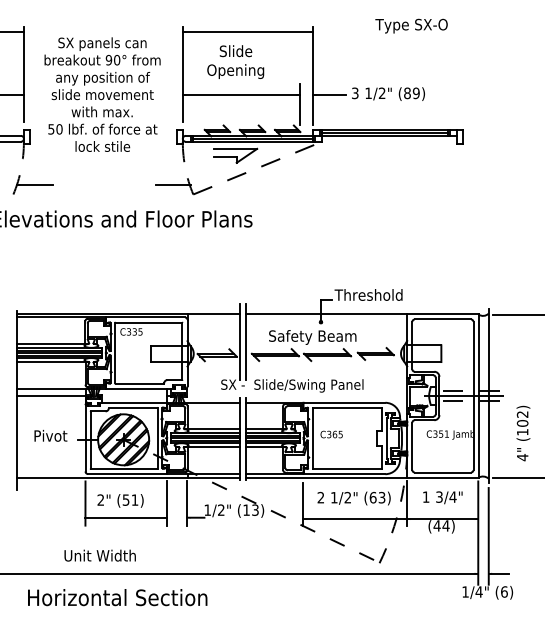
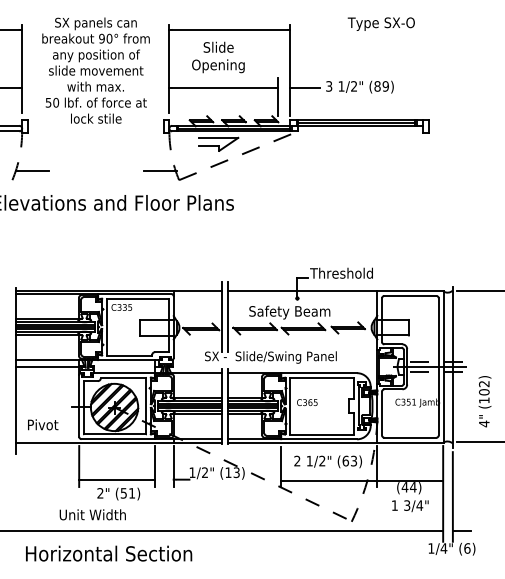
text: (101, 94) -> (95, 70), moved
text: (51, 435) -> (43, 424), moved
text: (443, 497) -> (410, 505), moved
text: (120, 500) -> (118, 493), moved

